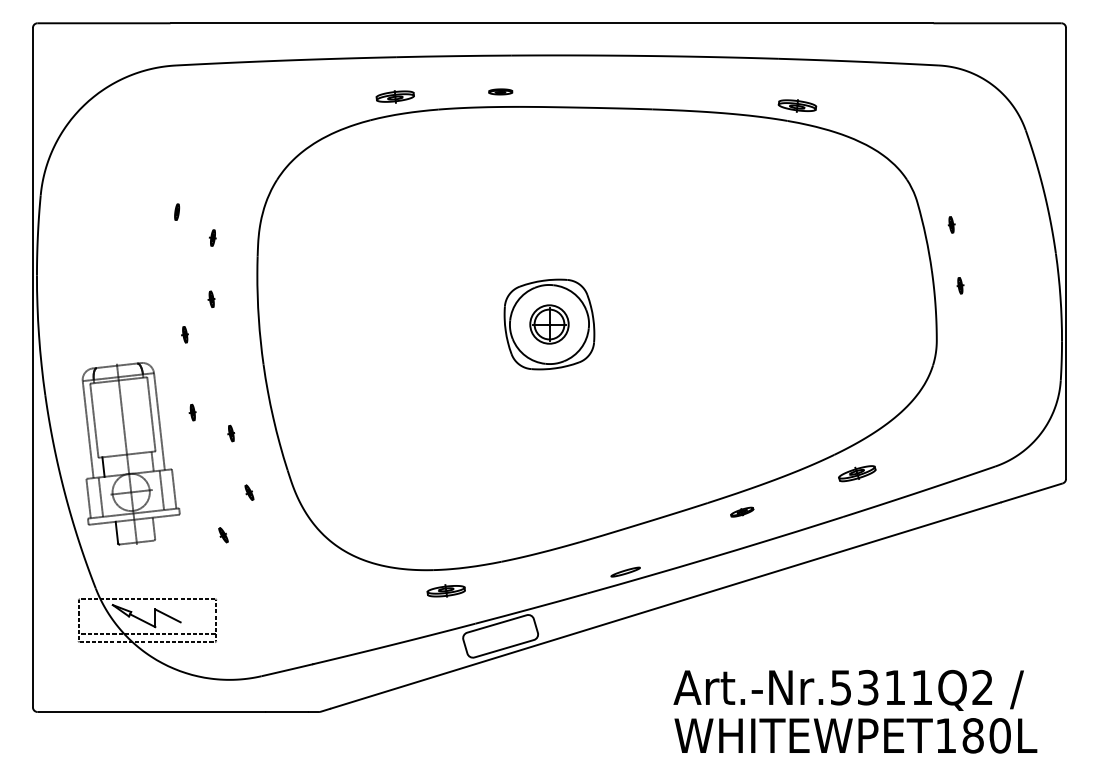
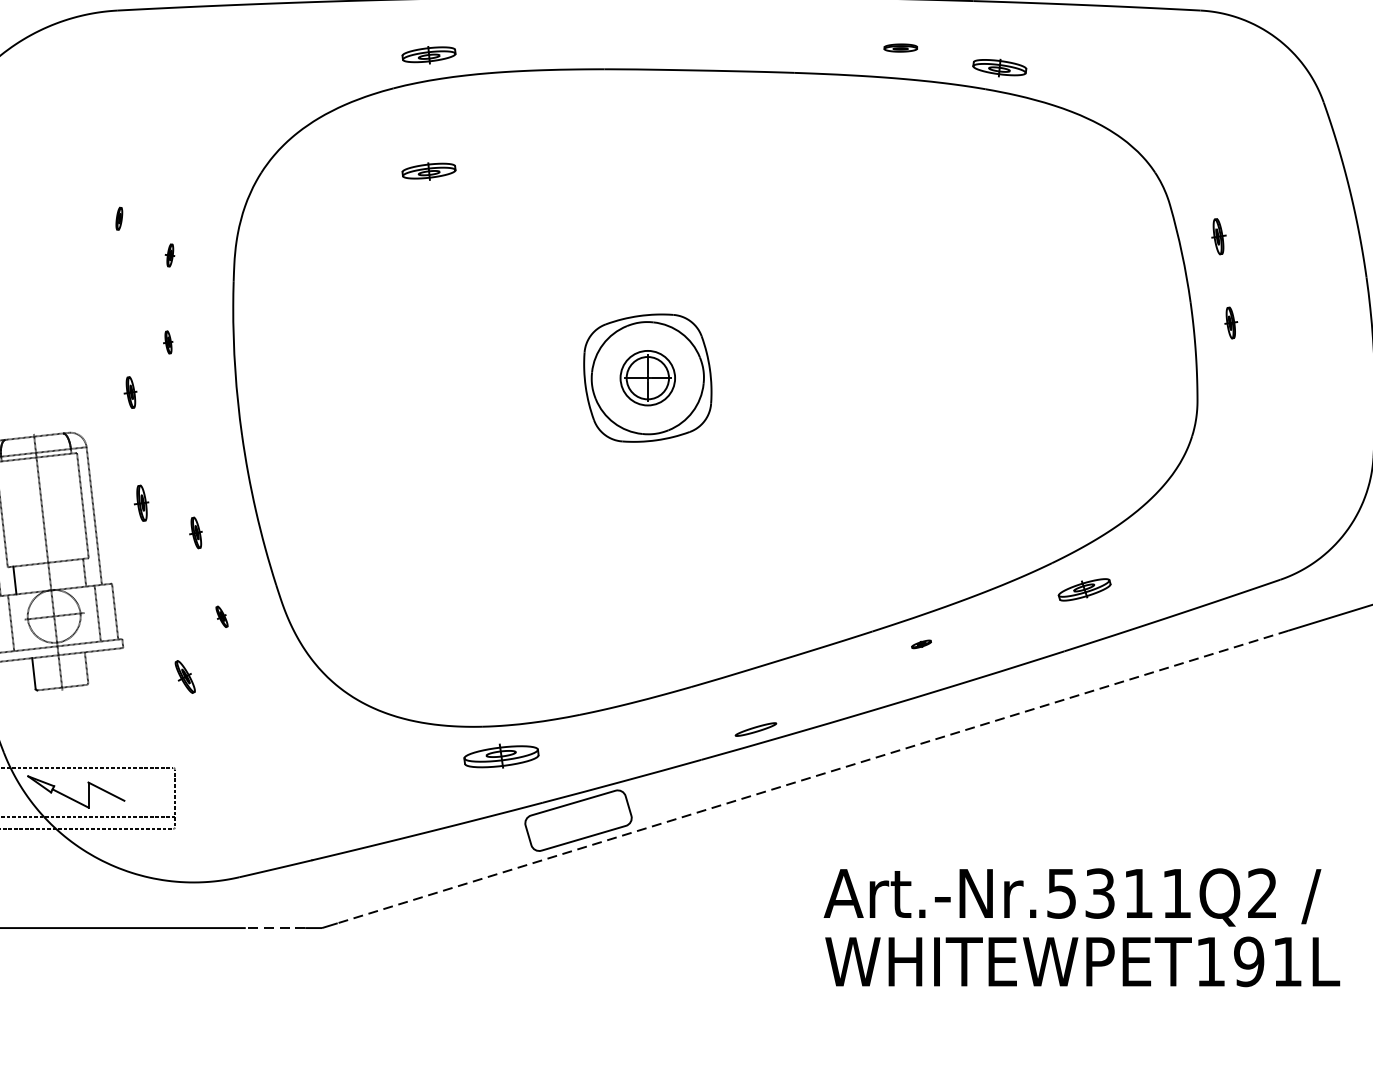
part: (500, 91) -> (900, 47), moved
part: (394, 178) -> (427, 170), added
part: (951, 224) -> (1218, 236), size x1.6
part: (960, 285) -> (1231, 322), size x1.4
part: (184, 334) -> (129, 392), size x1.4
part: (192, 412) -> (141, 503), size x1.6
part: (231, 433) -> (196, 532), size x1.4
part: (742, 511) -> (921, 643), size x0.6
part: (223, 535) -> (185, 677), size x1.6
part: (445, 590) -> (500, 755), size x1.4
line: (665, 605) -> (812, 776), solid -> dashed
line: (287, 712) -> (276, 928), solid -> dashed
text: (986, 735) -> (1268, 961), WHITEWPET180L -> WHITEWPET191L

